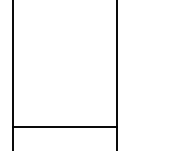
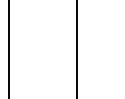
line: (64, 127) -> (42, 79), removed

